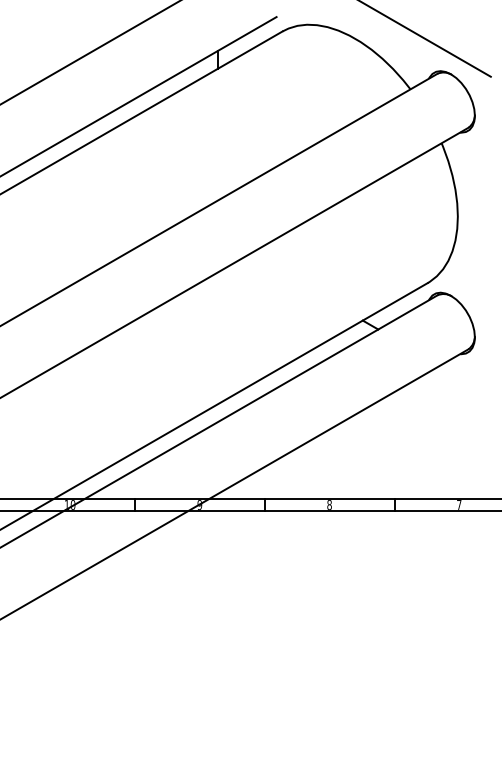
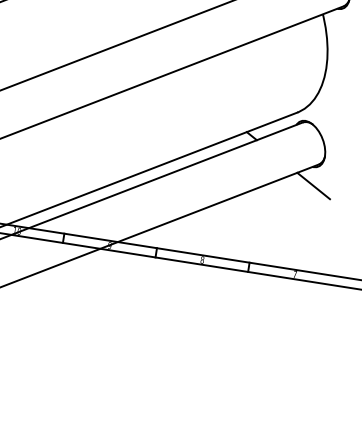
line: (465, 379) -> (313, 185), added

